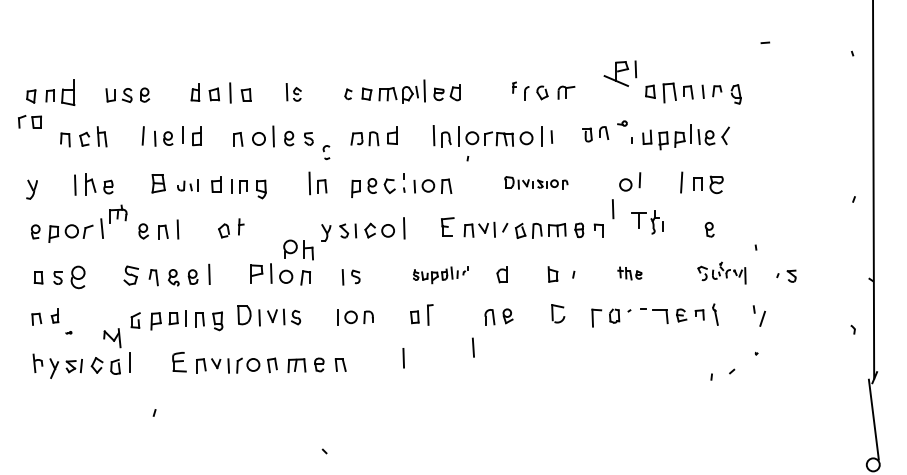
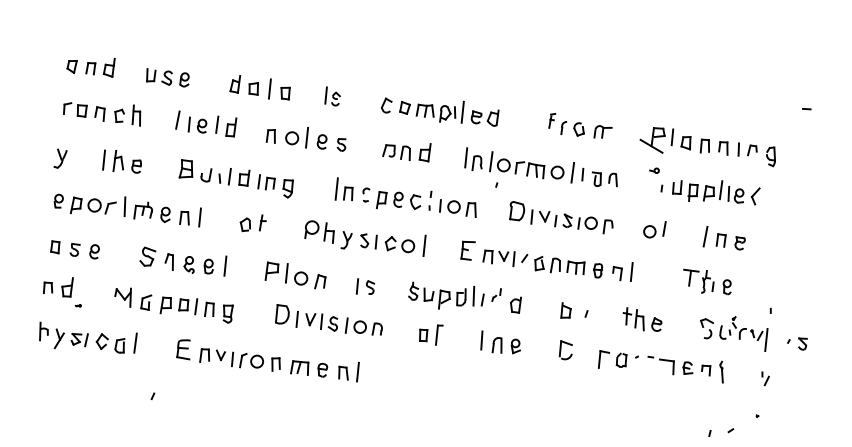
part: (620, 73) -> (656, 139), moved
part: (514, 87) -> (552, 120), size x1.43
part: (68, 92) -> (109, 67), size x0.71
part: (669, 92) -> (705, 145), size x0.71
part: (348, 94) -> (386, 105), size x1.43
part: (29, 121) -> (74, 109), moved
part: (595, 134) -> (604, 180), moved
part: (326, 152) -> (365, 194), moved
part: (536, 182) -> (561, 217), size x1.67
part: (187, 184) -> (215, 174), size x1.43
part: (716, 184) -> (739, 243), size x0.71
line: (613, 209) -> (632, 272), moved
part: (118, 213) -> (144, 210), moved
part: (647, 222) -> (698, 281), moved
part: (298, 249) -> (319, 231), moved
part: (721, 272) -> (733, 331), size x1.43
part: (629, 273) -> (641, 320), size x1.67
part: (440, 274) -> (454, 296), size x1.67
part: (77, 276) -> (94, 250), size x0.62
part: (54, 315) -> (66, 286), size x1.43
part: (269, 315) -> (307, 318), moved
part: (758, 315) -> (764, 378), size x0.62
part: (112, 338) -> (123, 297), moved
line: (473, 347) -> (481, 340), moved
line: (403, 358) -> (357, 372), moved

